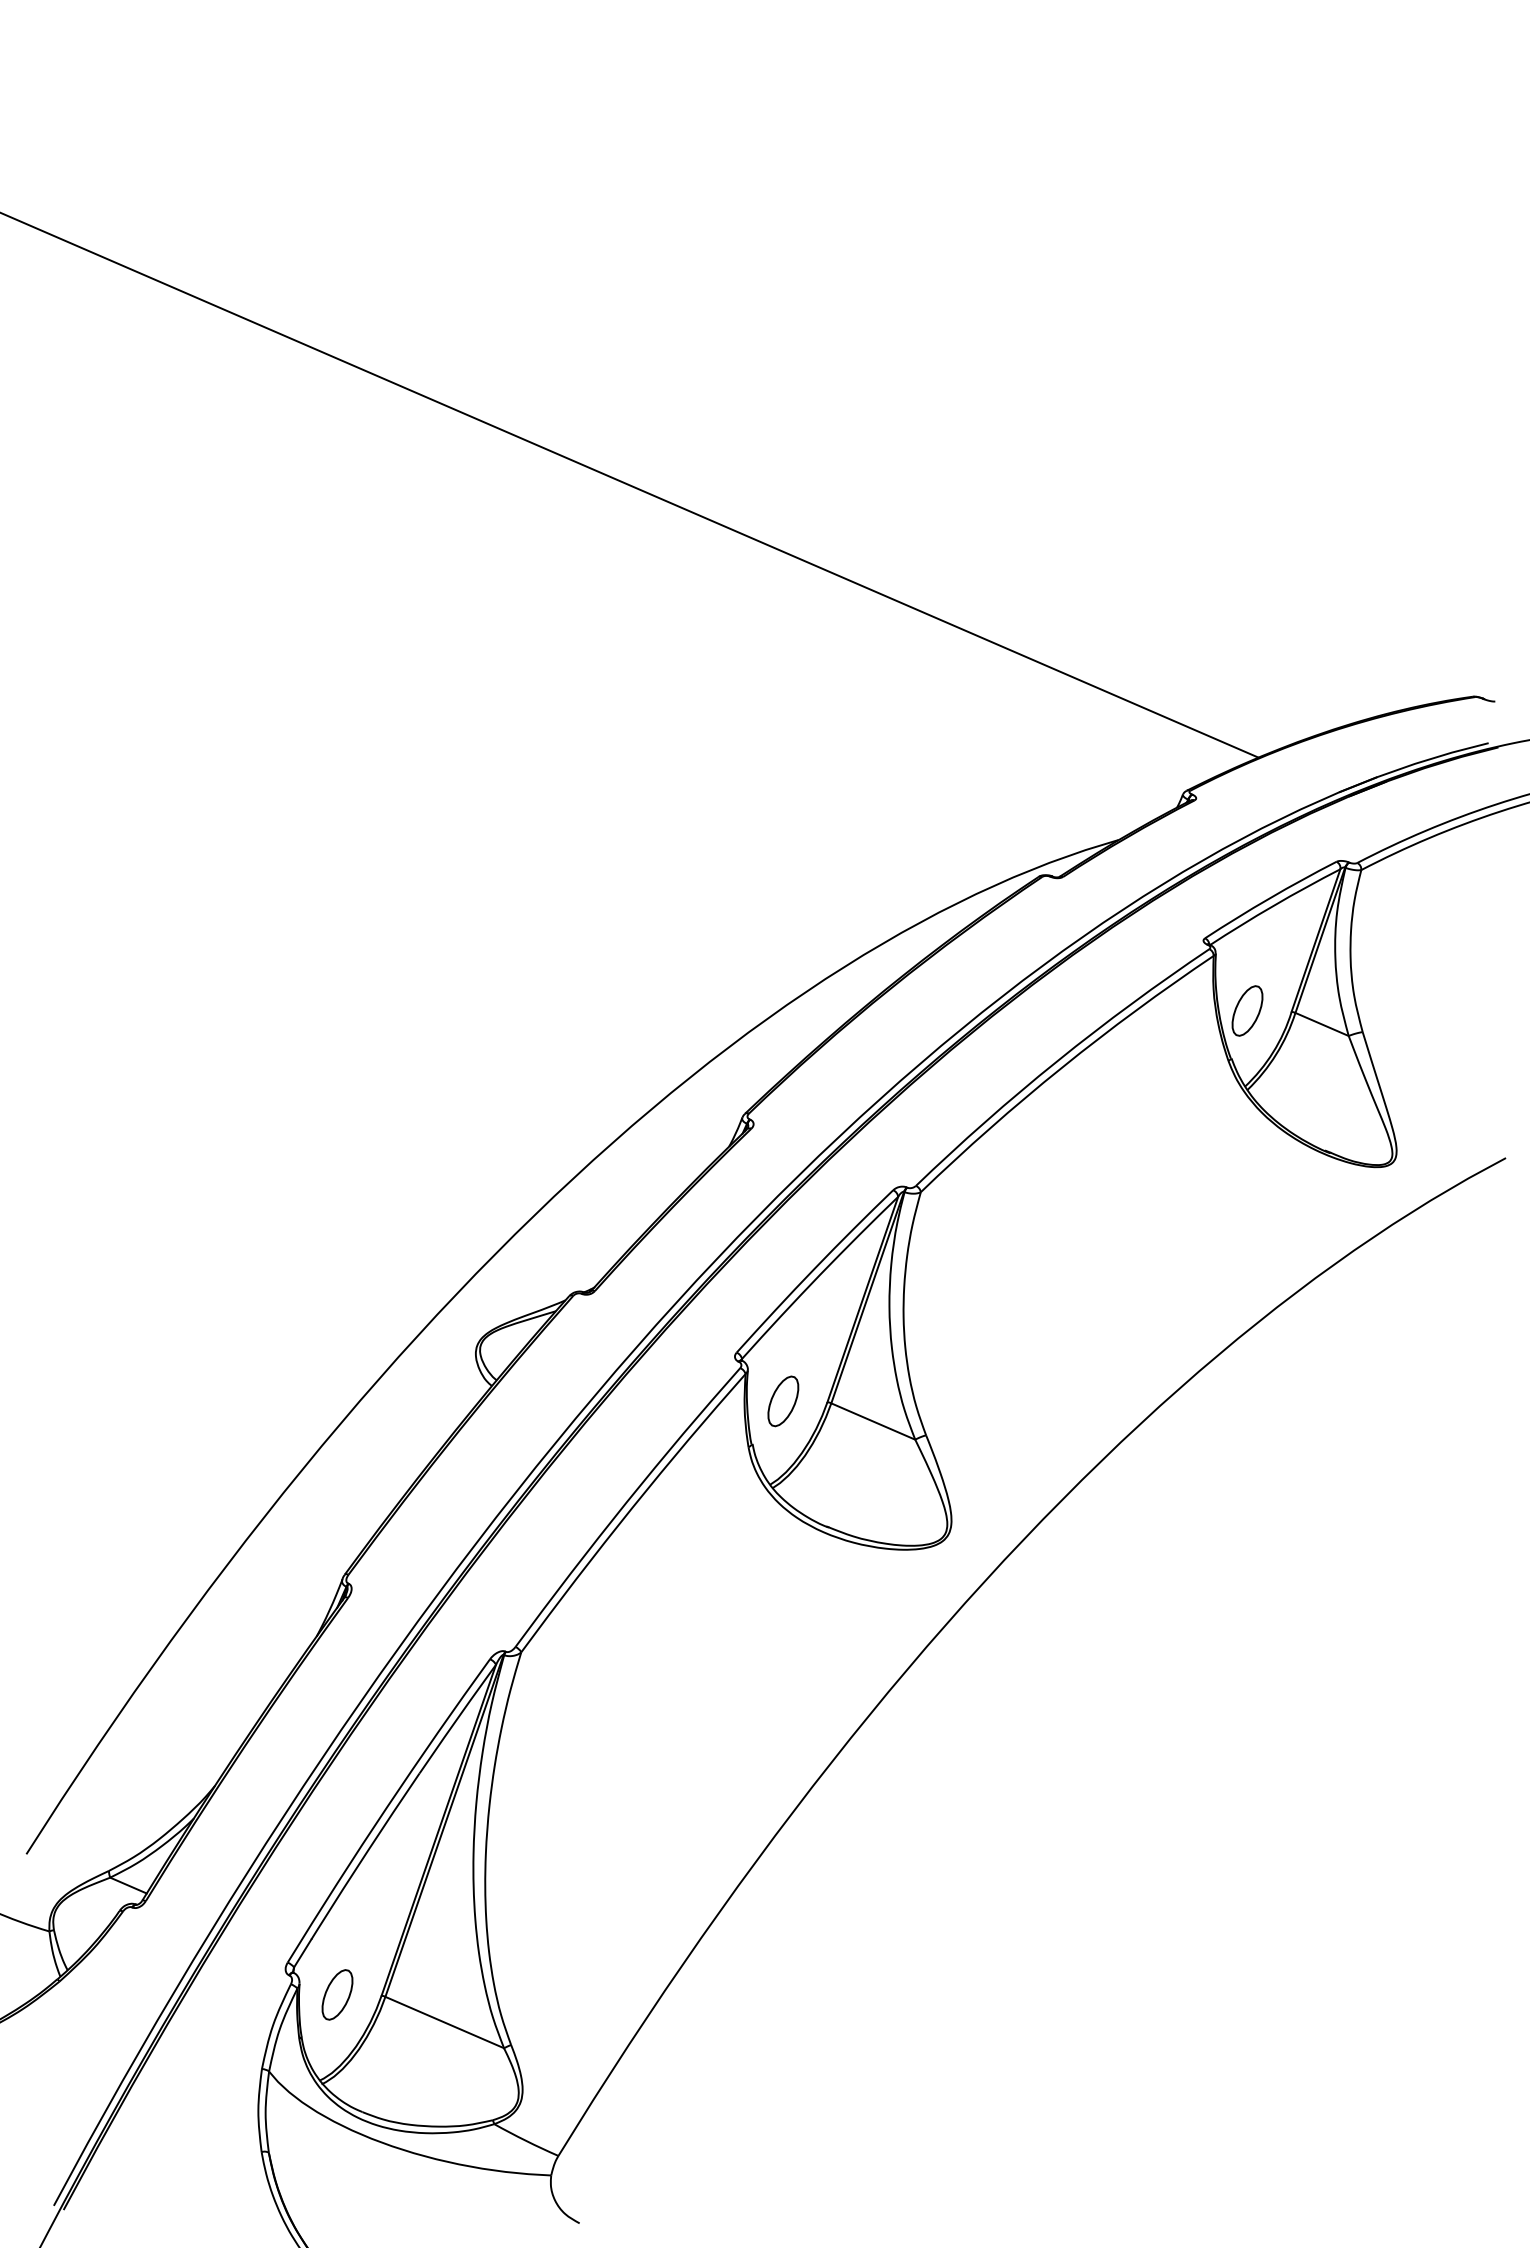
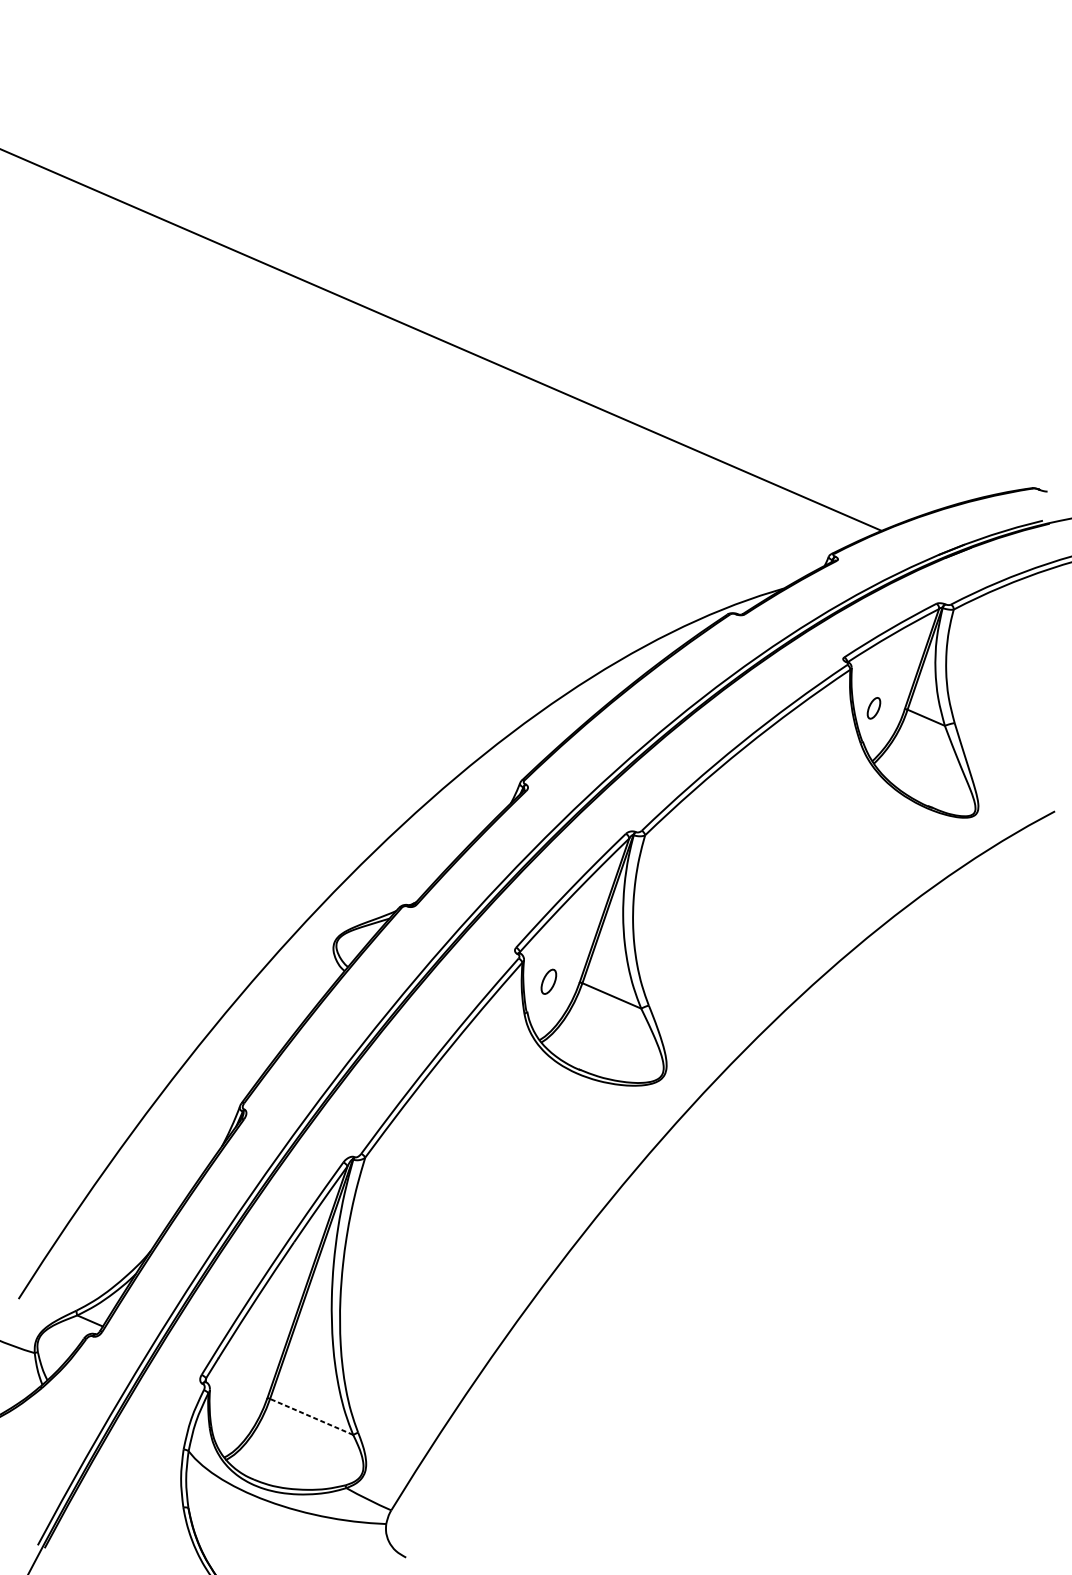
part: (1247, 1010) -> (873, 707), size x0.6
part: (783, 1401) -> (548, 981), size x0.7
part: (337, 1994) -> (236, 1397), removed
line: (444, 2022) -> (311, 1416), solid -> dashed

